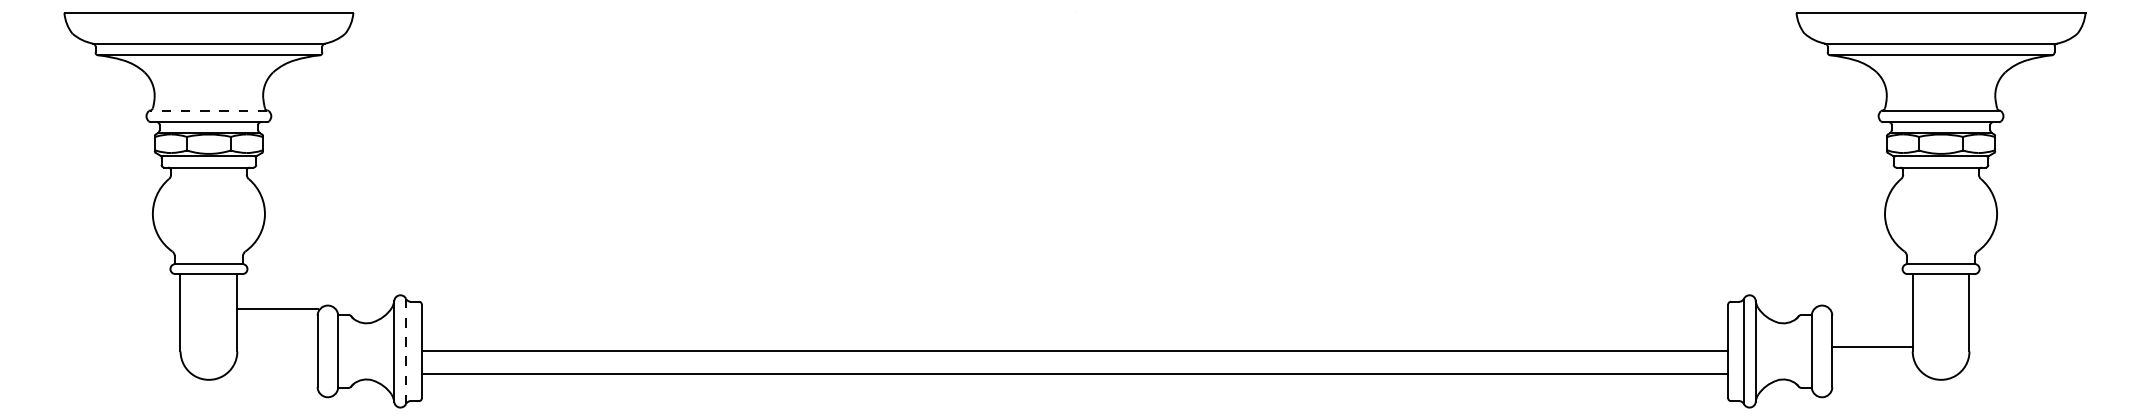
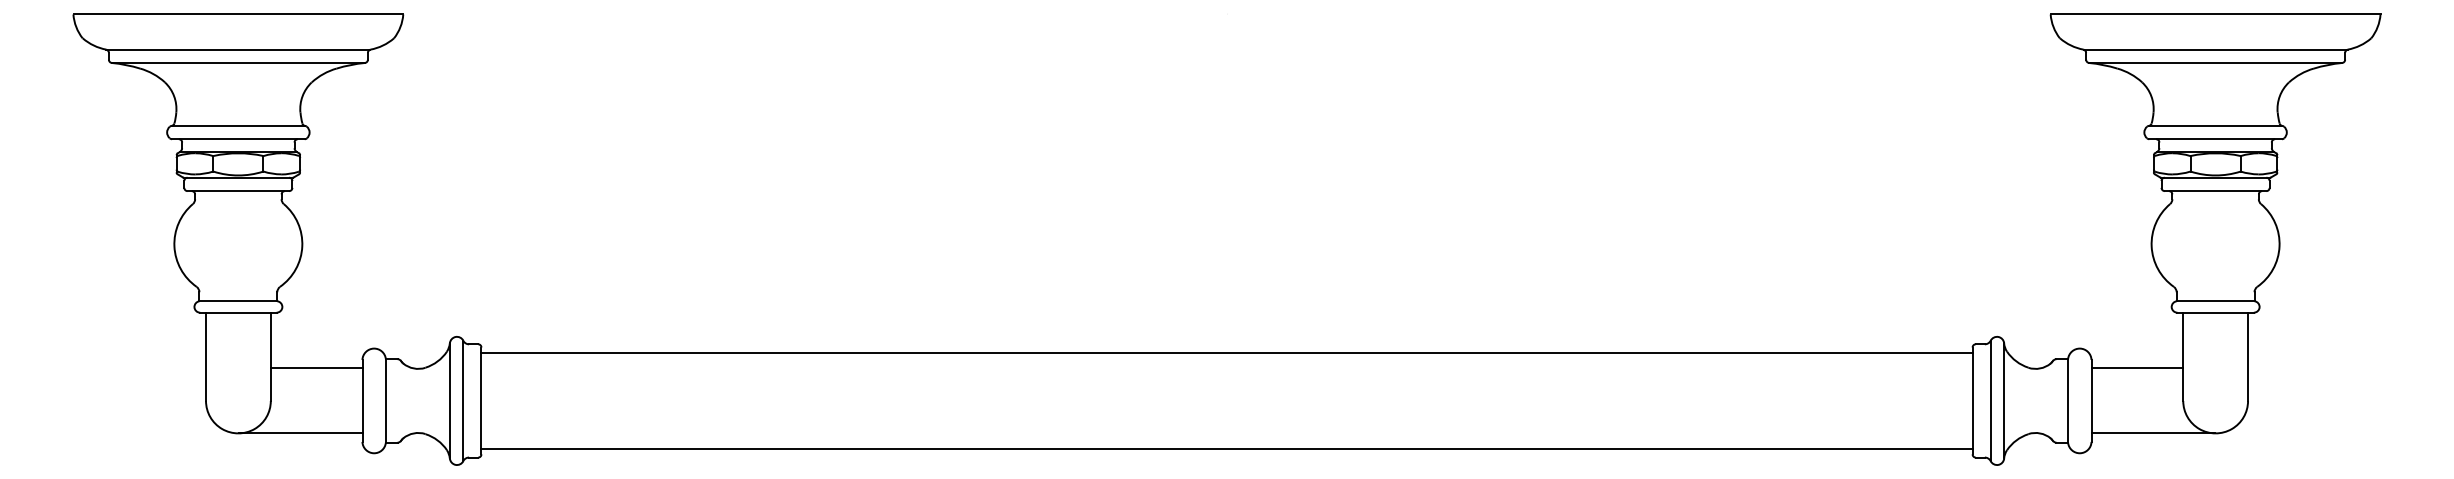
line: (208, 110) -> (237, 125), dashed -> solid
line: (277, 308) -> (316, 367), moved
line: (1872, 346) -> (2137, 367), moved
line: (1074, 350) -> (1226, 353), moved
line: (406, 351) -> (463, 401), dashed -> solid
line: (1074, 374) -> (1226, 448), moved
line: (263, 379) -> (300, 432), added
line: (1886, 379) -> (2153, 432), added

